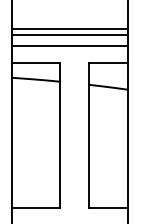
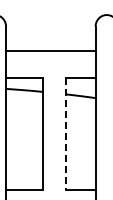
line: (69, 34) -> (50, 55), removed
line: (69, 46) -> (50, 64), removed
line: (88, 136) -> (65, 134), solid -> dashed

